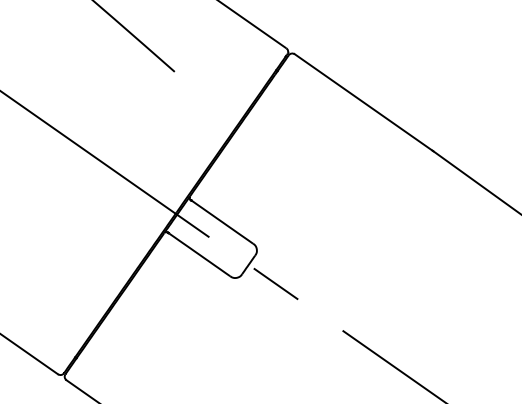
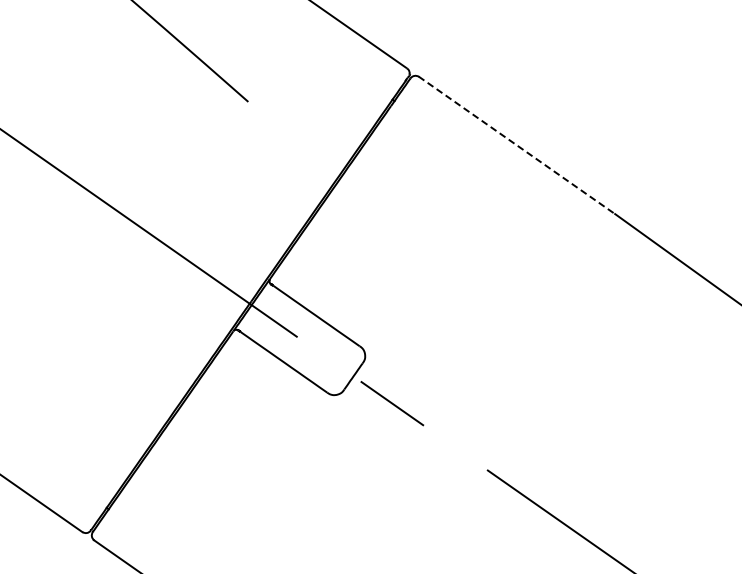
line: (364, 102) -> (517, 145), solid -> dashed

